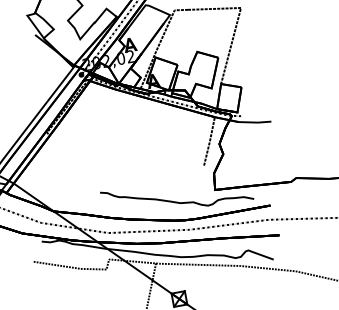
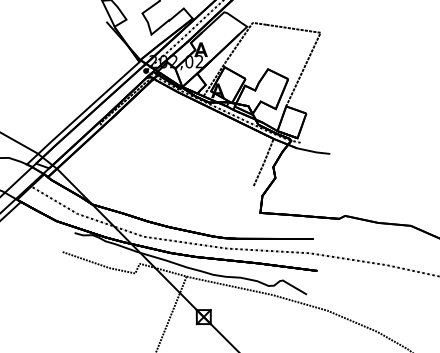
curve: (176, 201) -> (219, 217), removed

